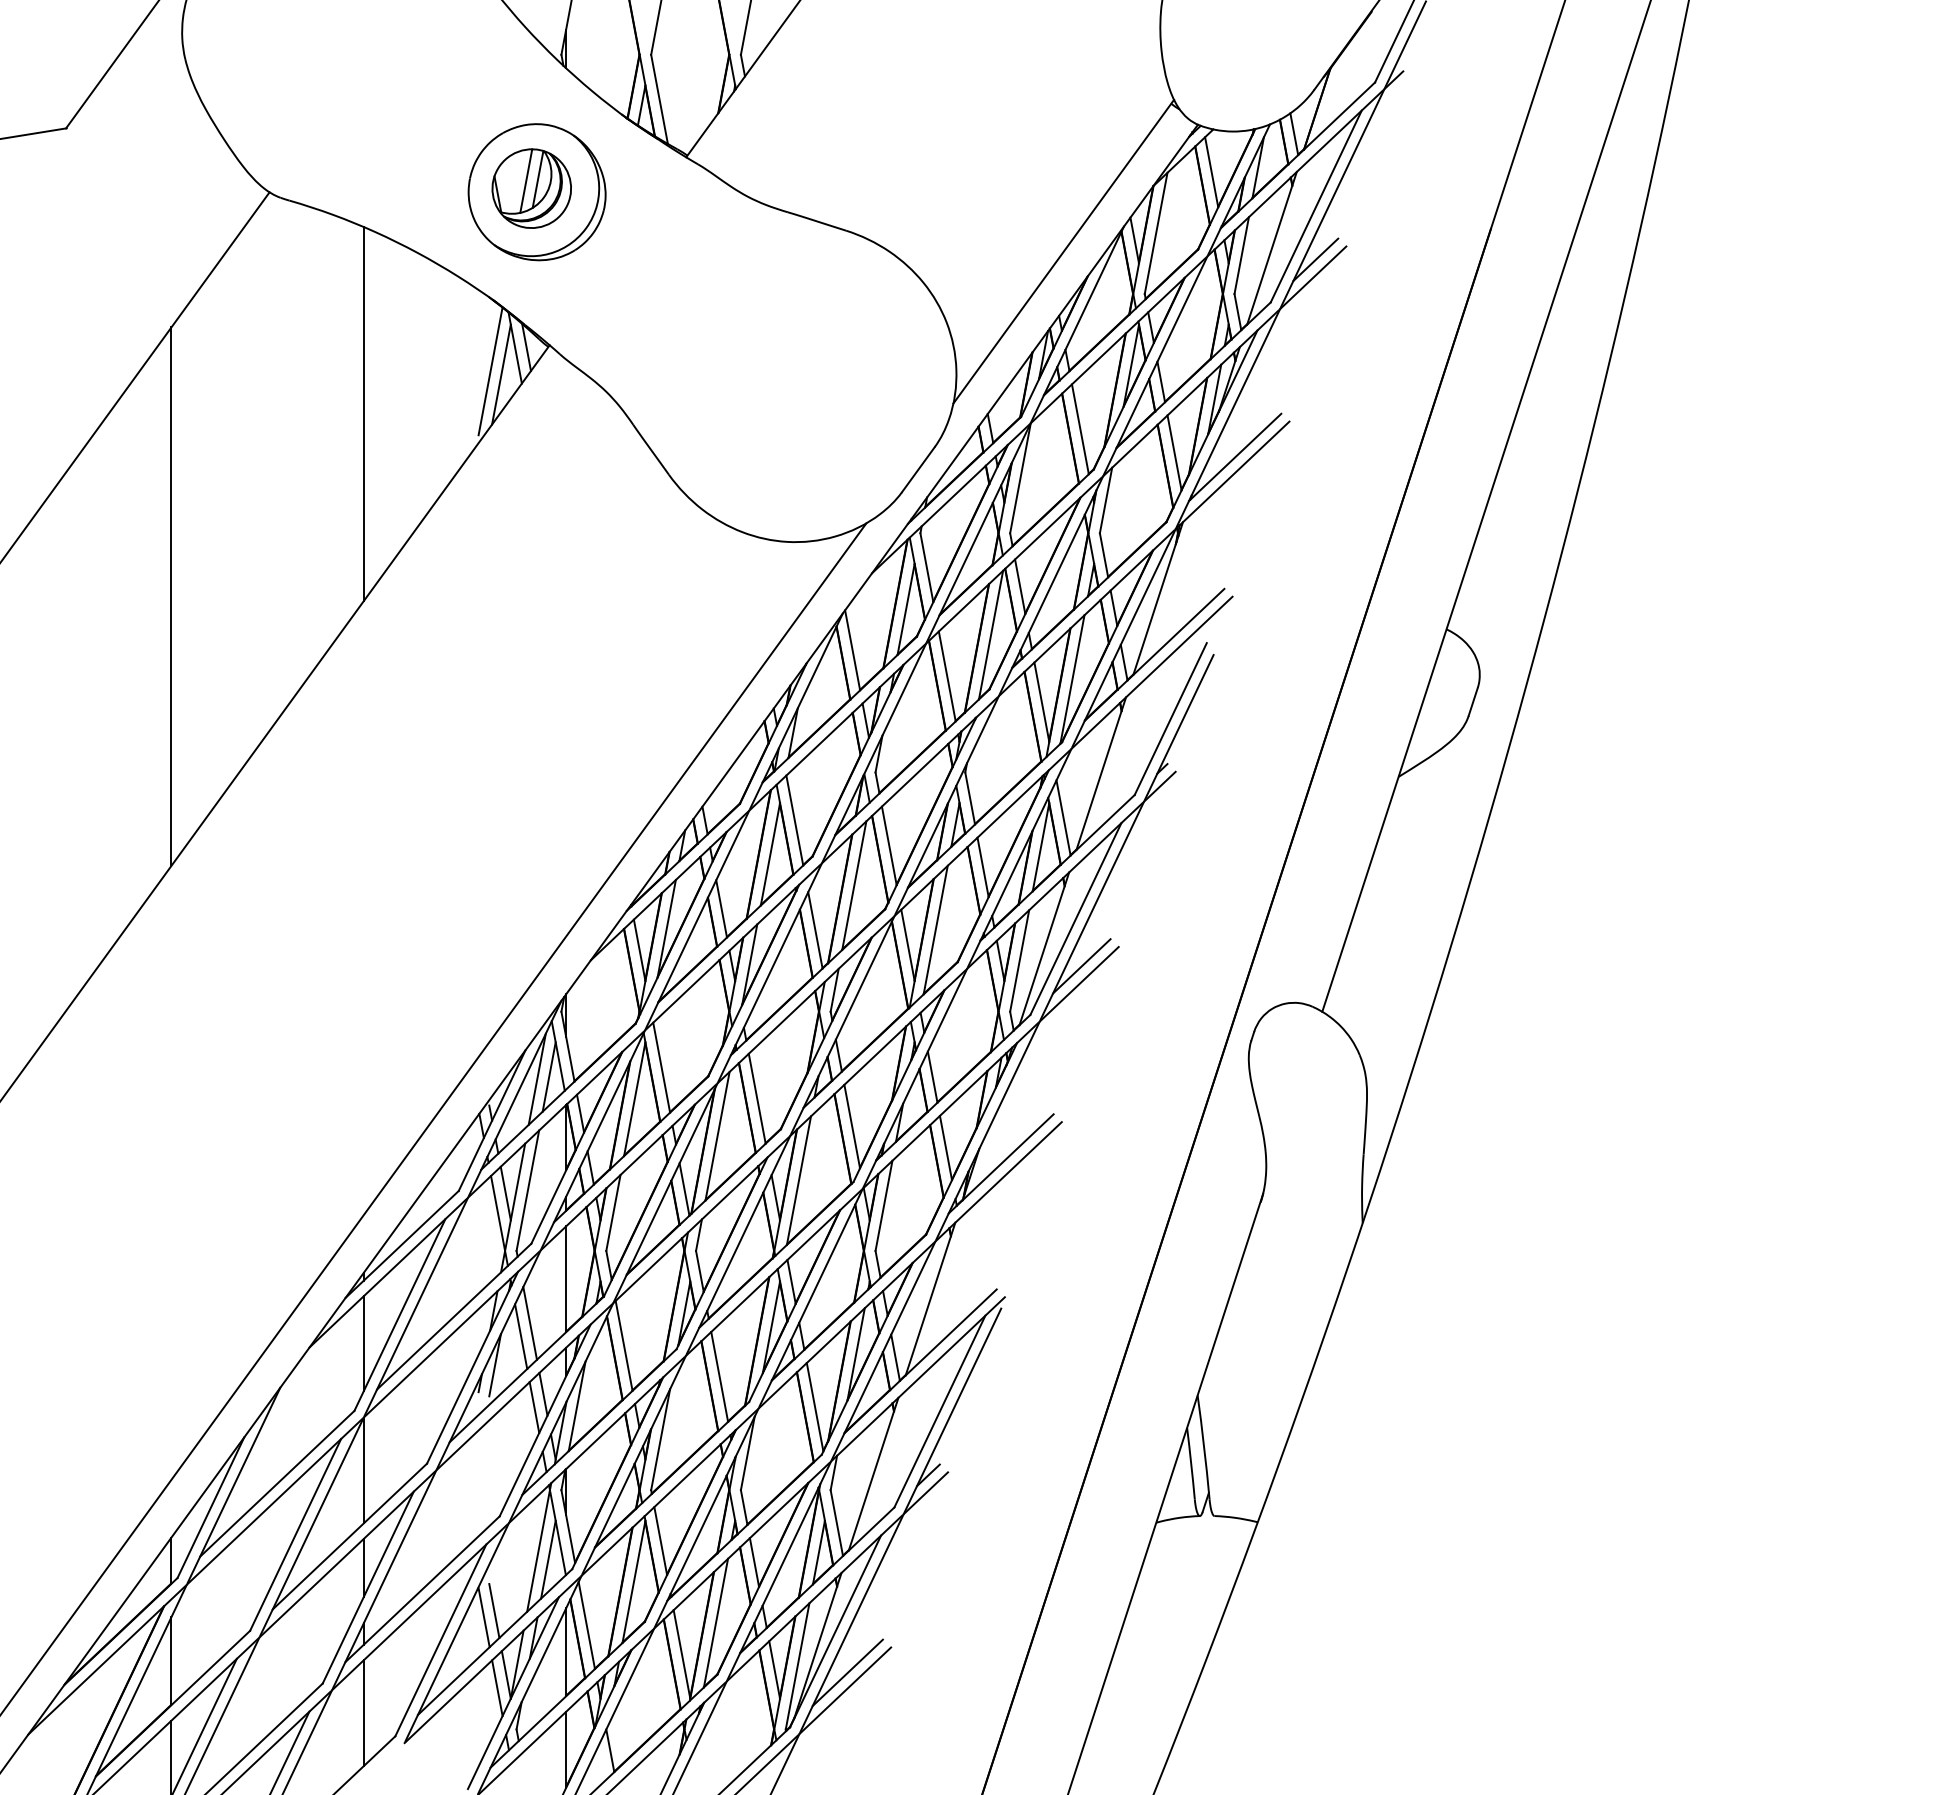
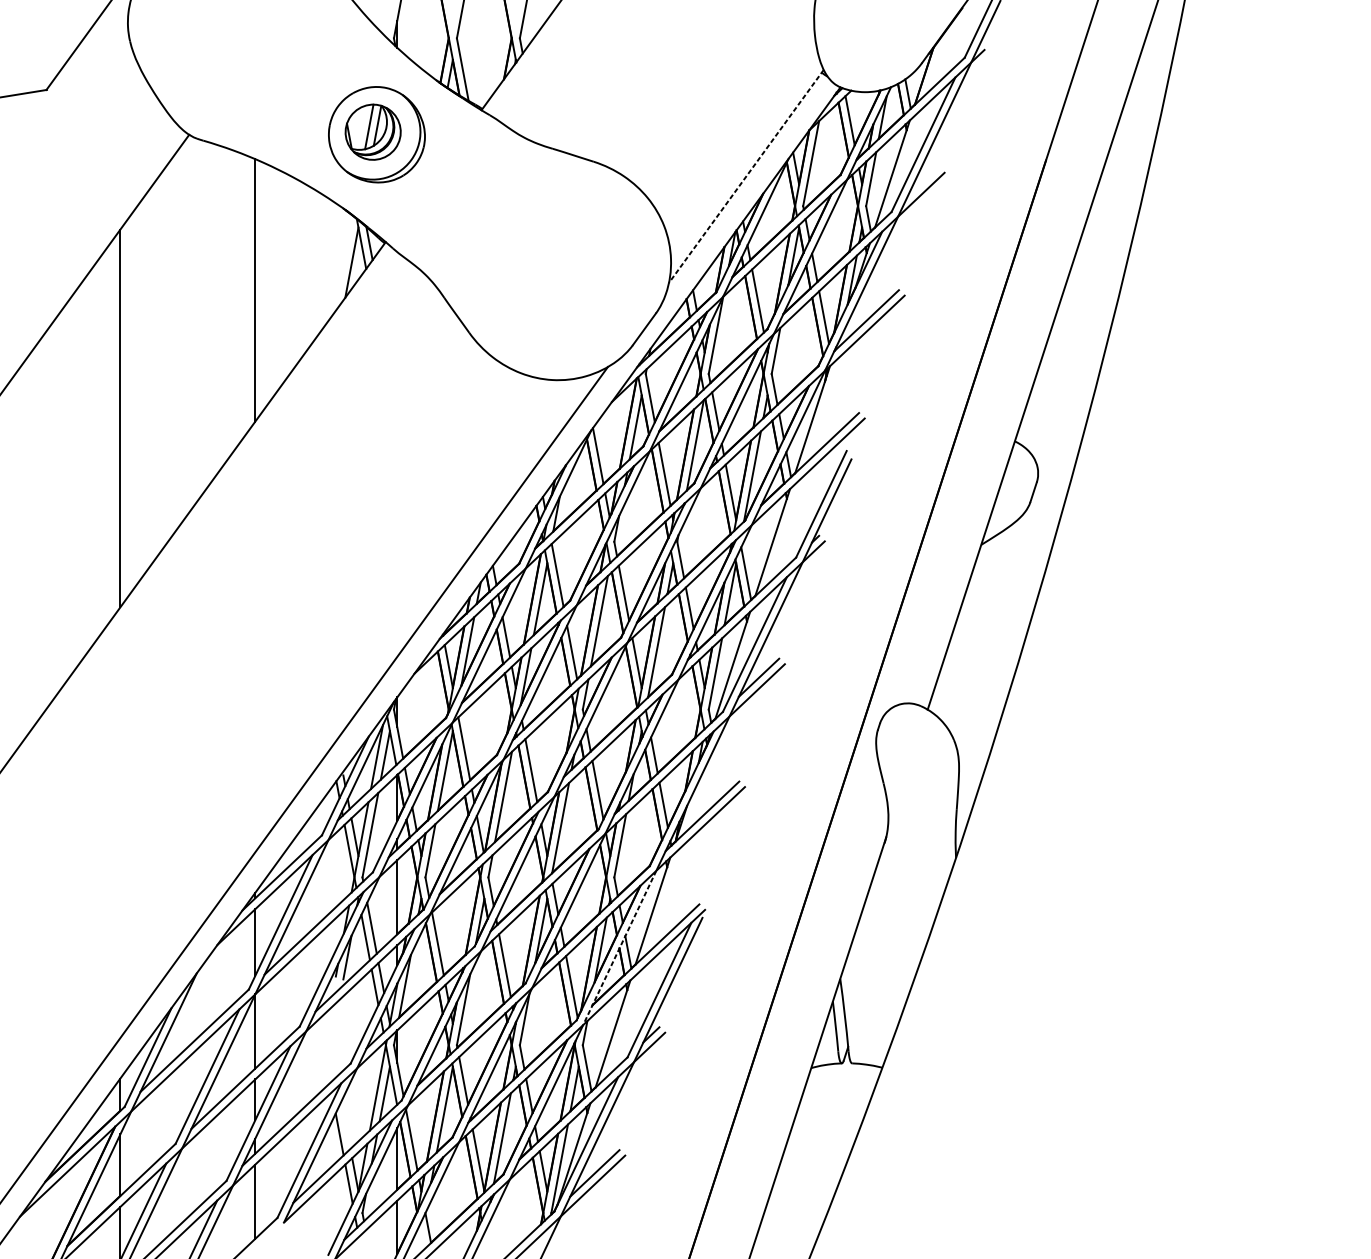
line: (1063, 251) -> (746, 176), solid -> dashed
line: (1315, 259) -> (922, 181), removed
line: (490, 371) -> (344, 260), removed
line: (883, 1350) -> (619, 947), solid -> dashed
line: (494, 1610) -> (347, 1129), removed

